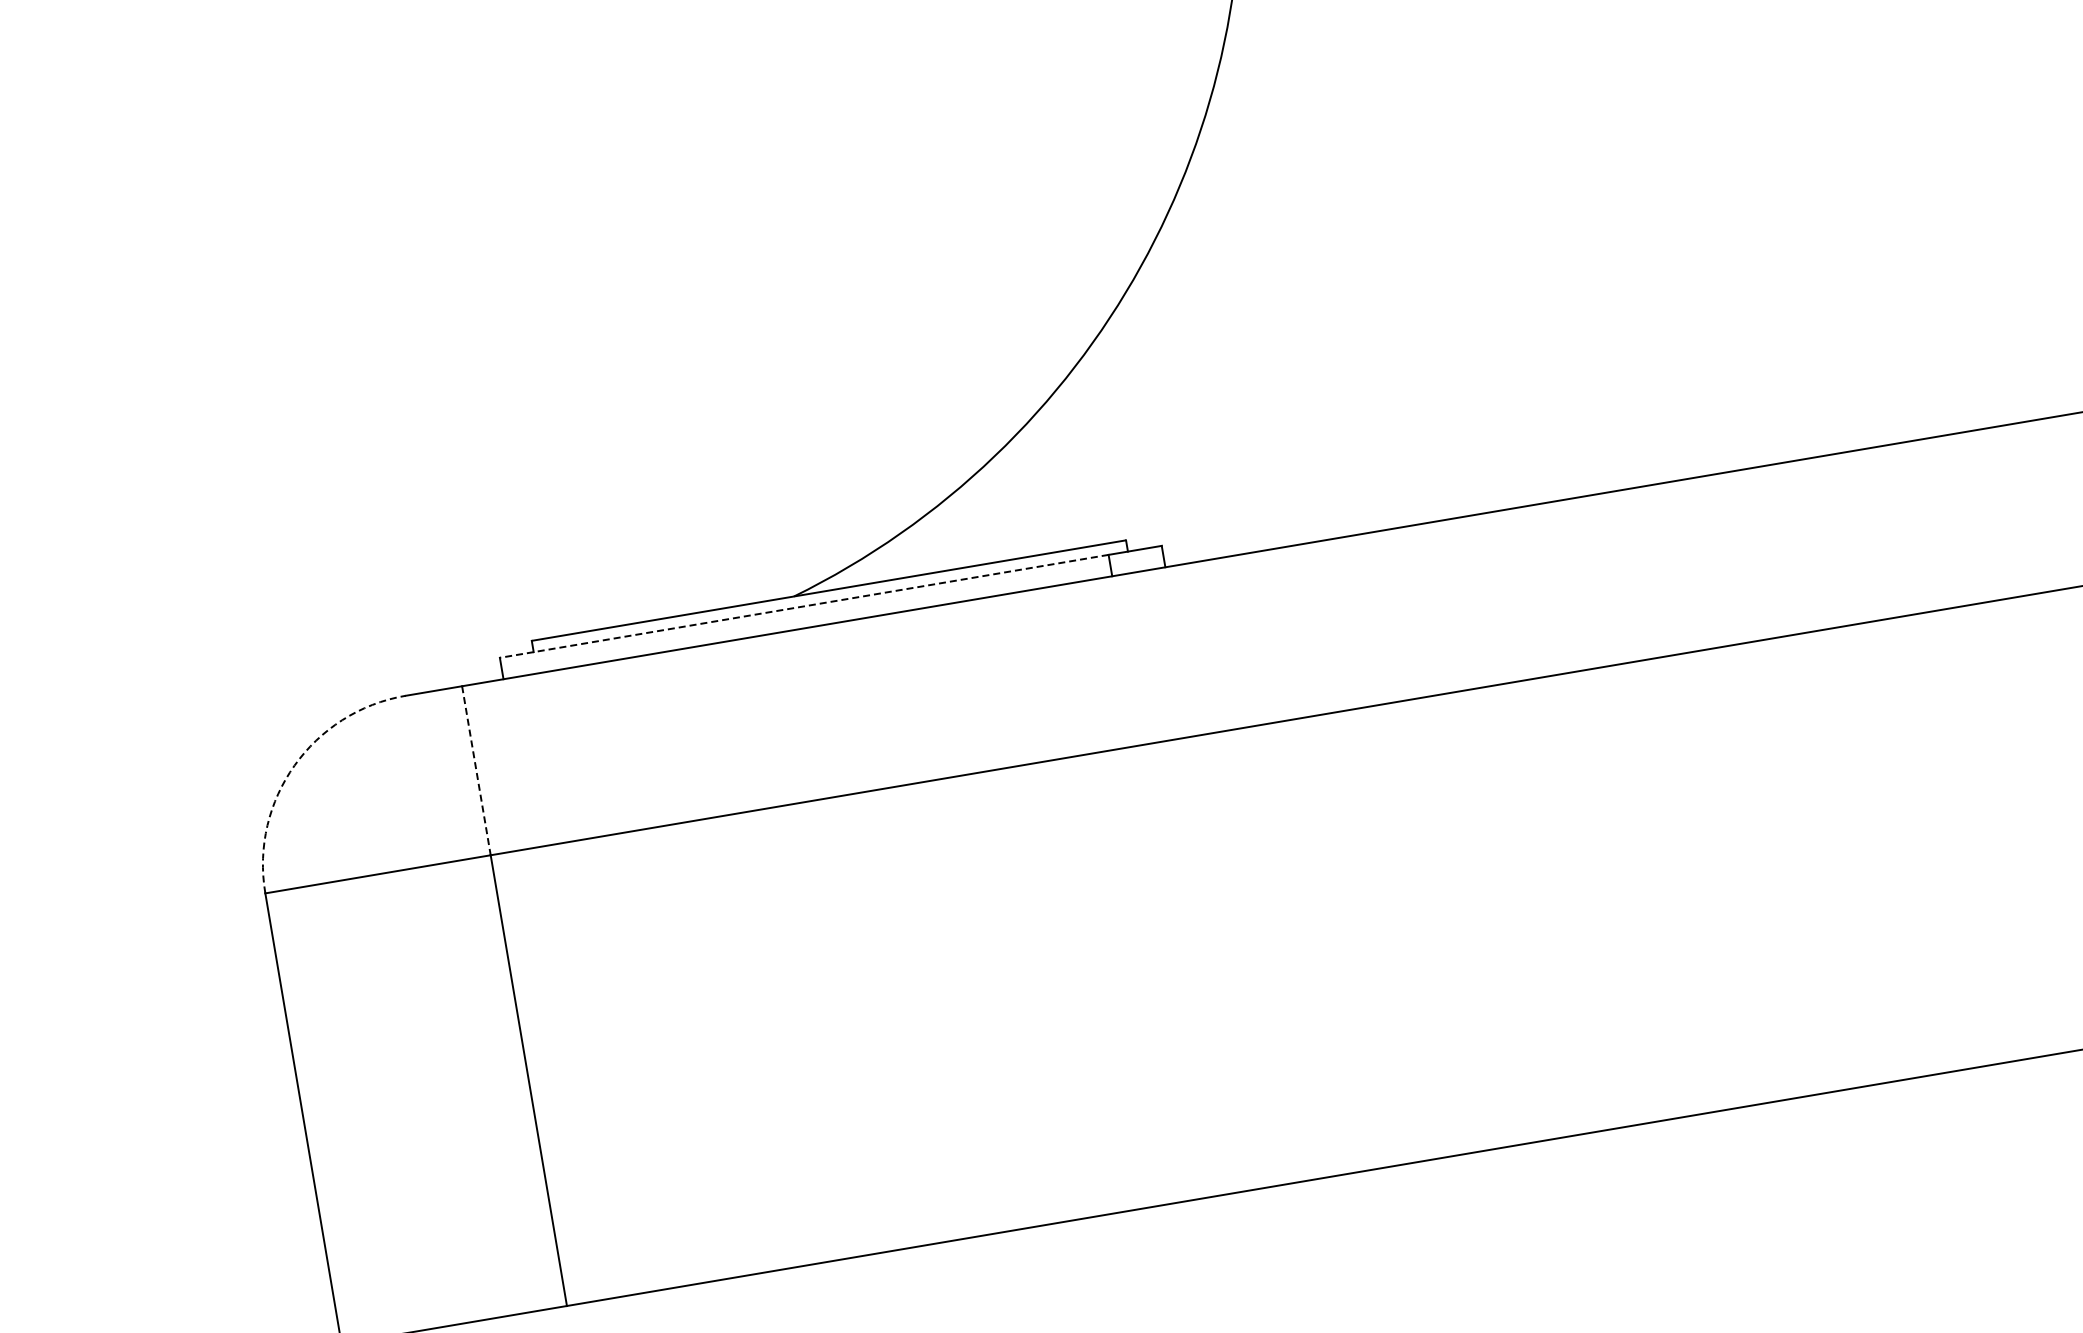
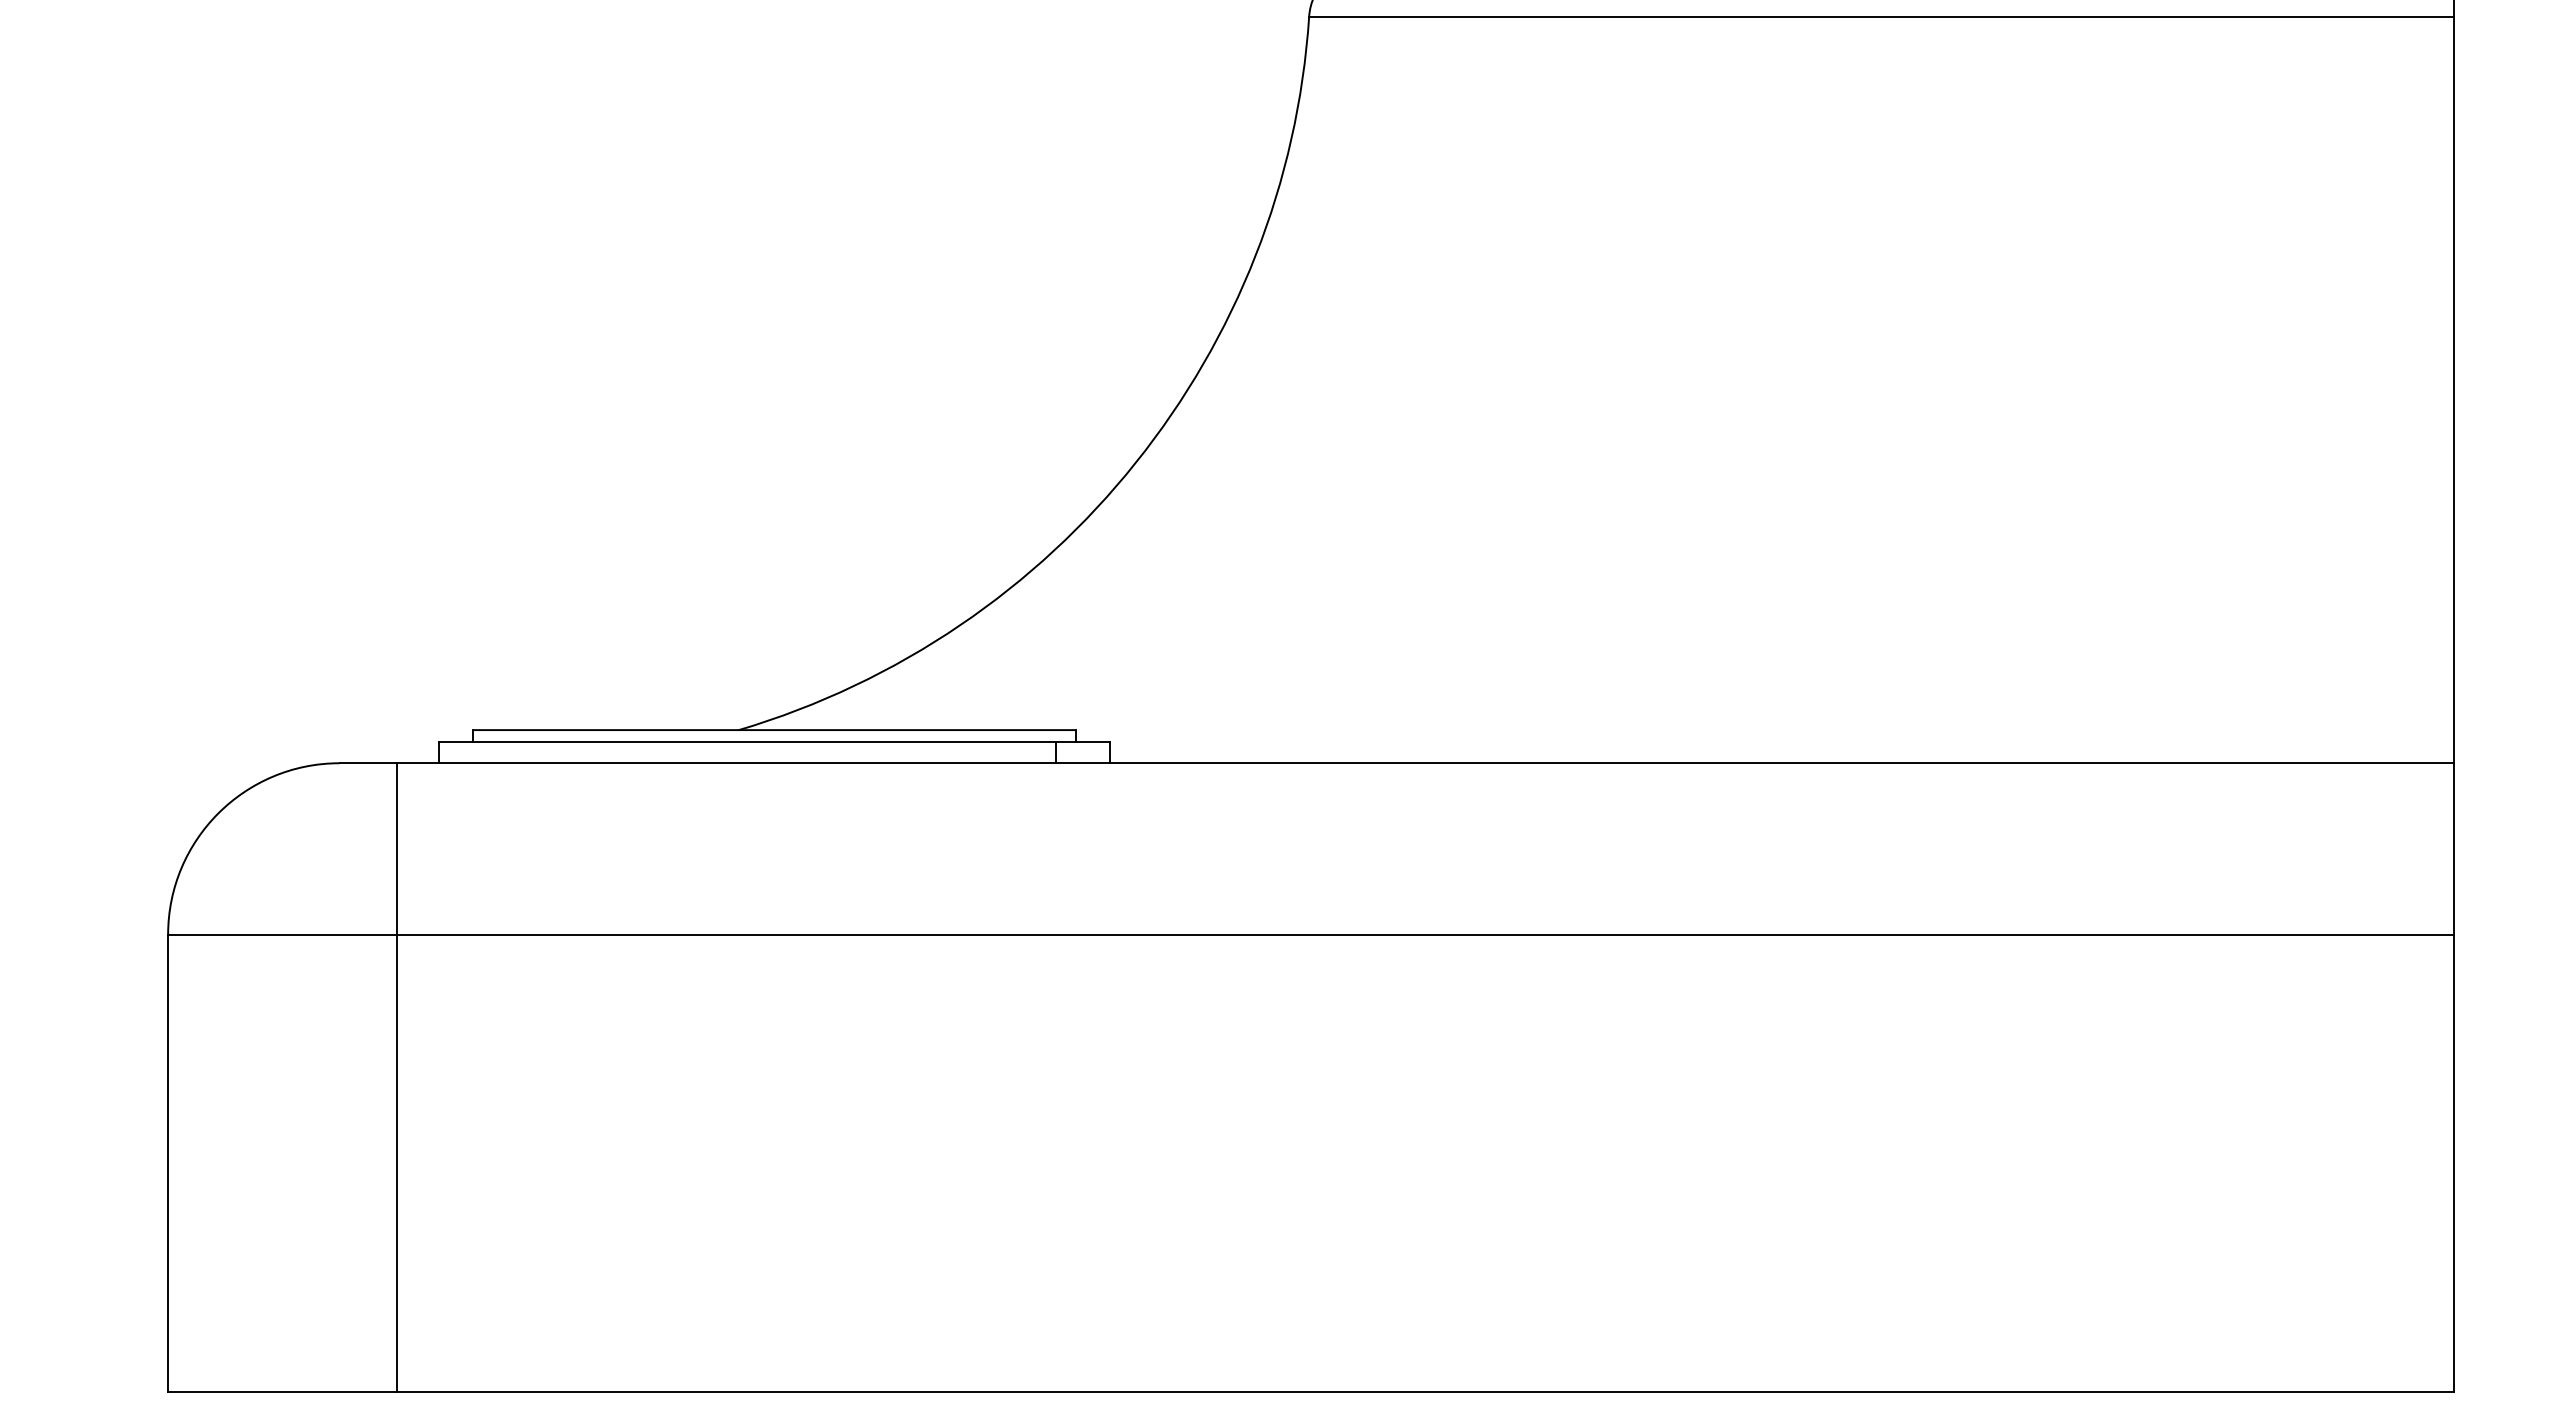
line: (804, 606) -> (747, 741), dashed -> solid
arc: (294, 765) -> (218, 813), dashed -> solid
line: (476, 770) -> (396, 848), dashed -> solid

